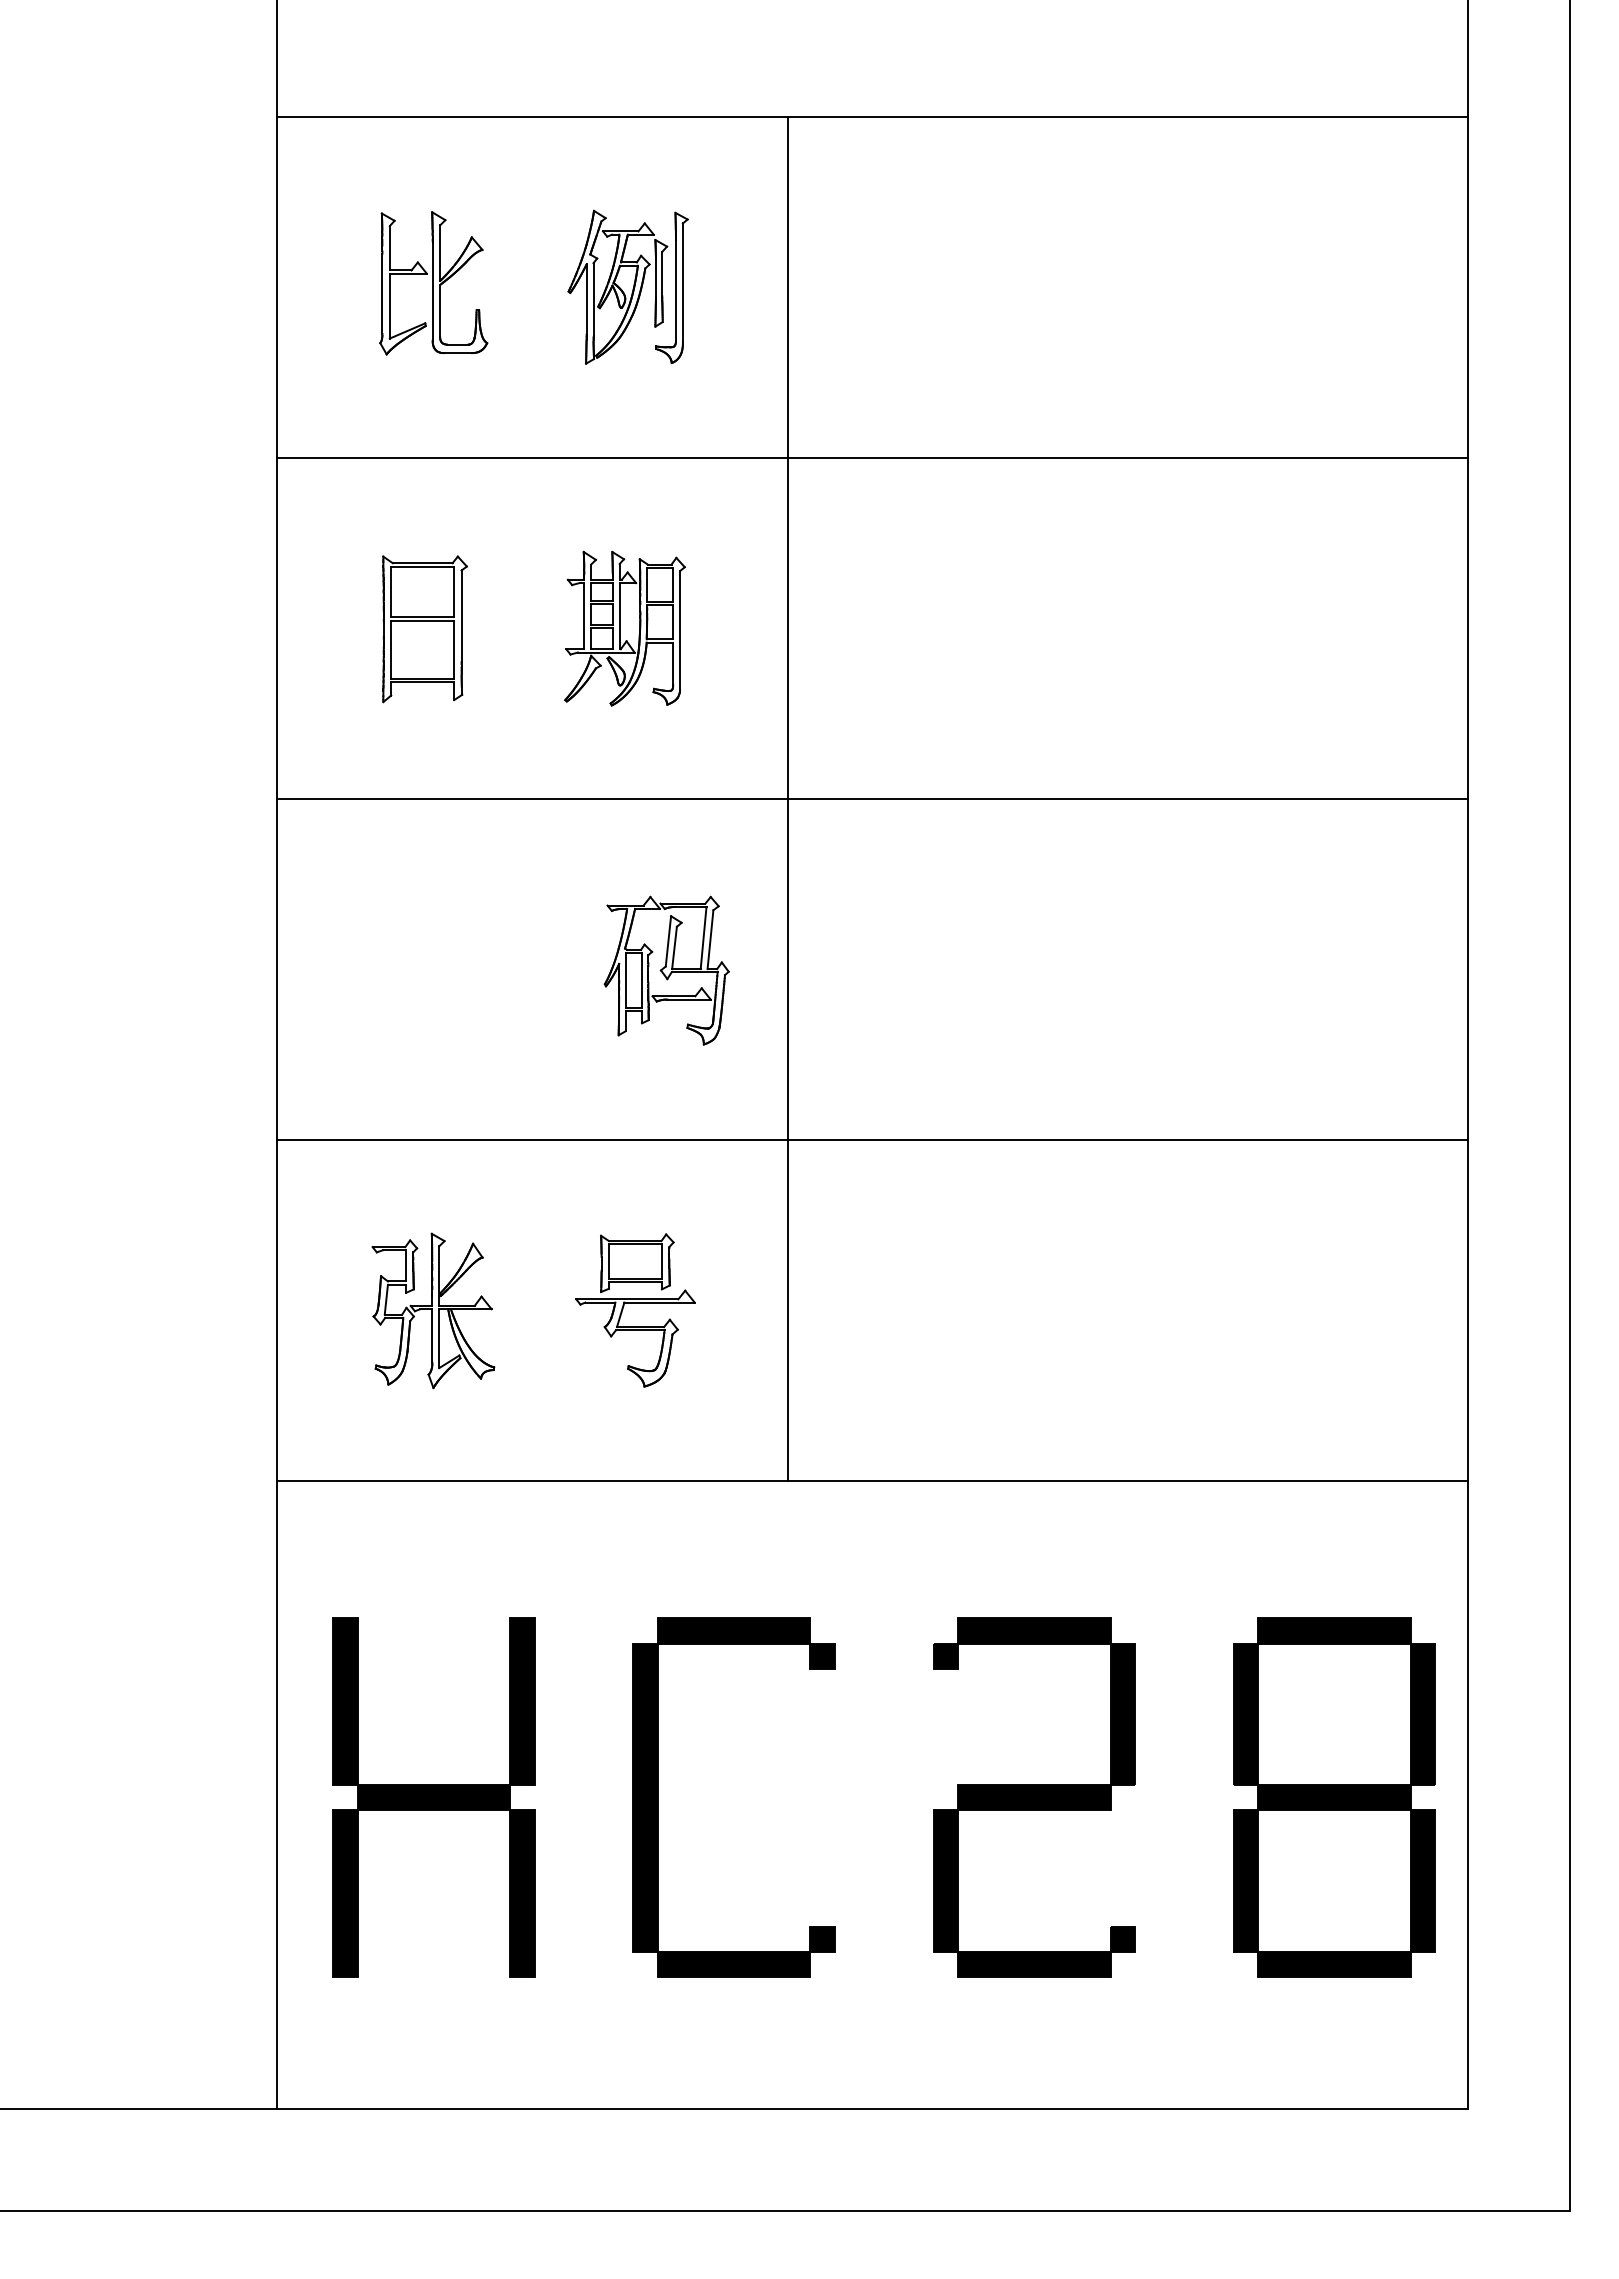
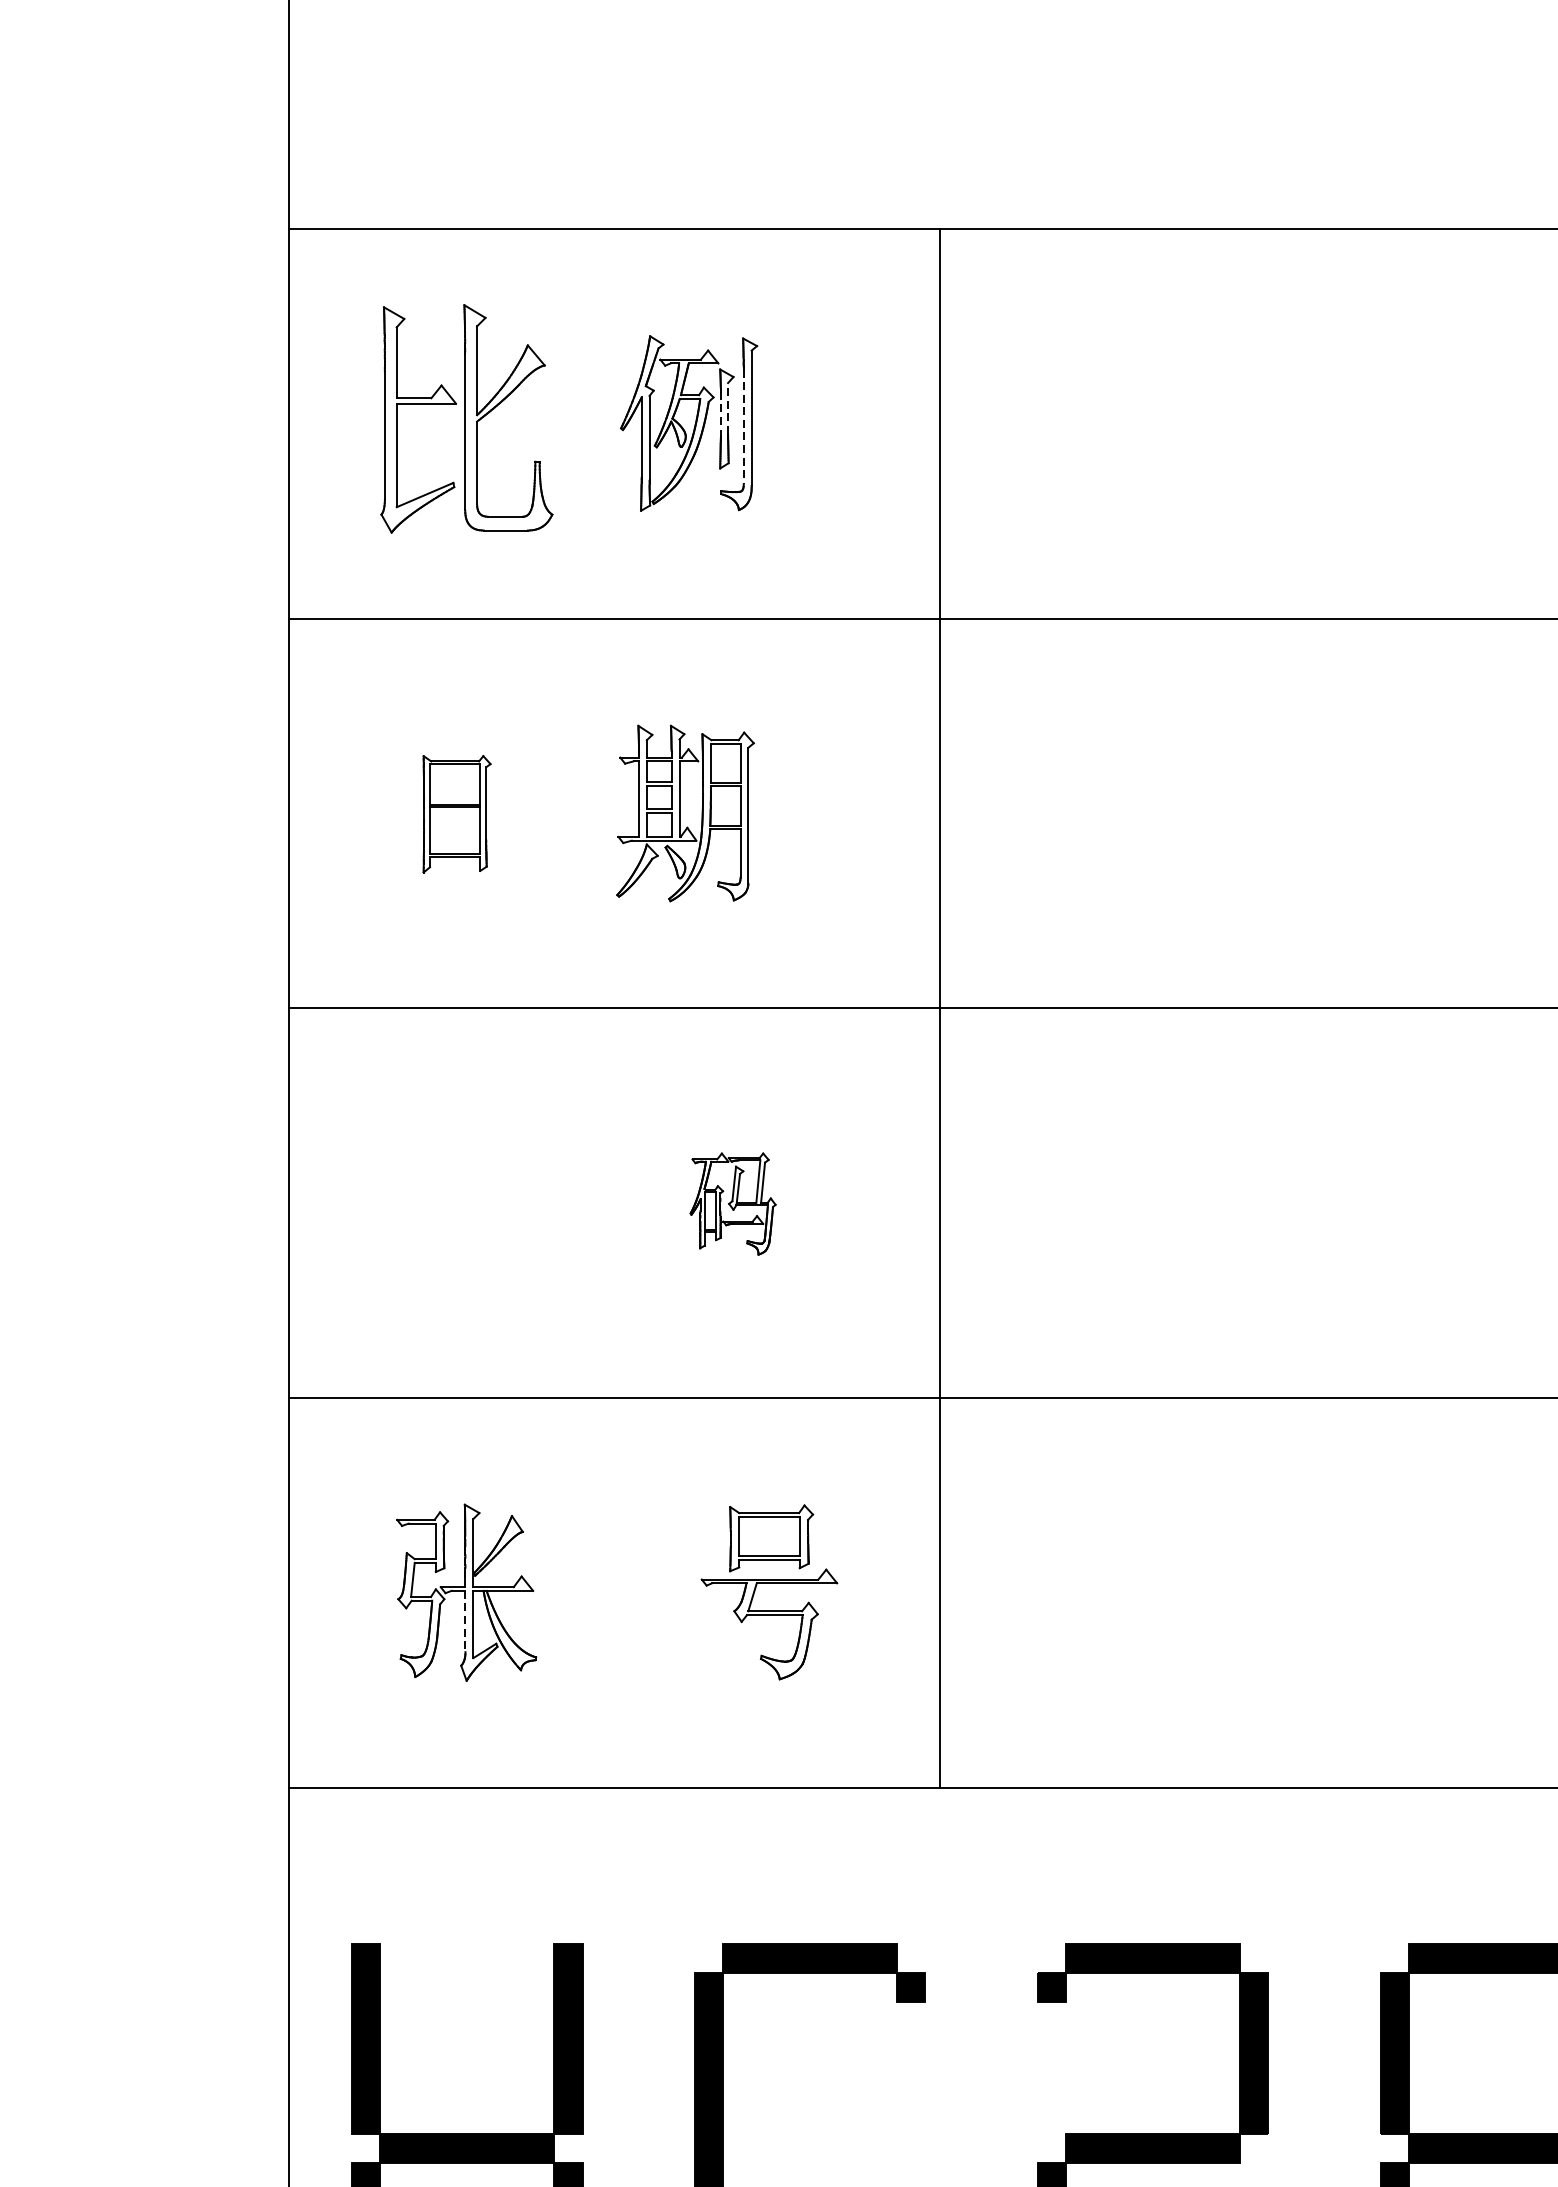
line: (662, 273) -> (728, 407), solid -> dashed
line: (655, 279) -> (720, 414), solid -> dashed
part: (433, 283) -> (466, 419), size x1.4
line: (676, 290) -> (744, 427), solid -> dashed
part: (424, 629) -> (456, 814), size x0.7
line: (787, 799) -> (939, 1008), moved
part: (666, 970) -> (732, 1203), size x0.6
part: (635, 1303) -> (769, 1584), moved
line: (432, 1336) -> (465, 1622), solid -> dashed

